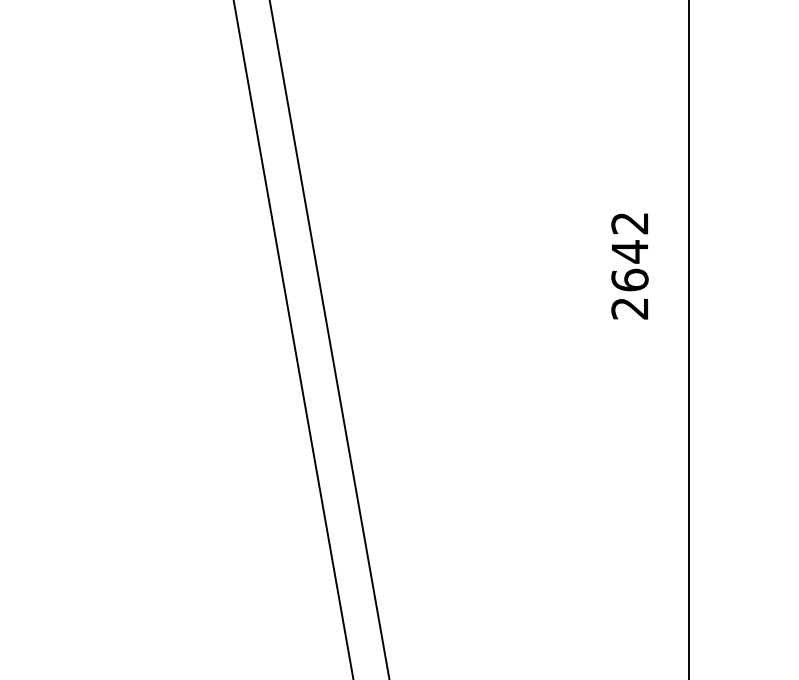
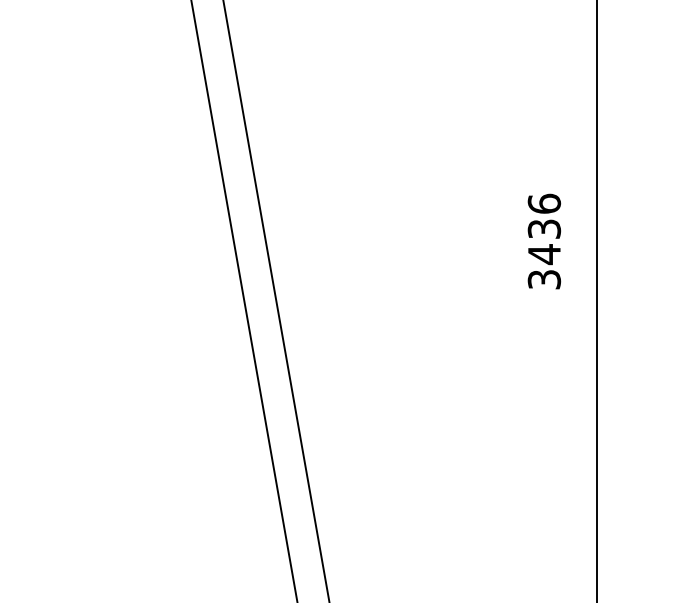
text: (629, 265) -> (543, 241), 2642 -> 3436

